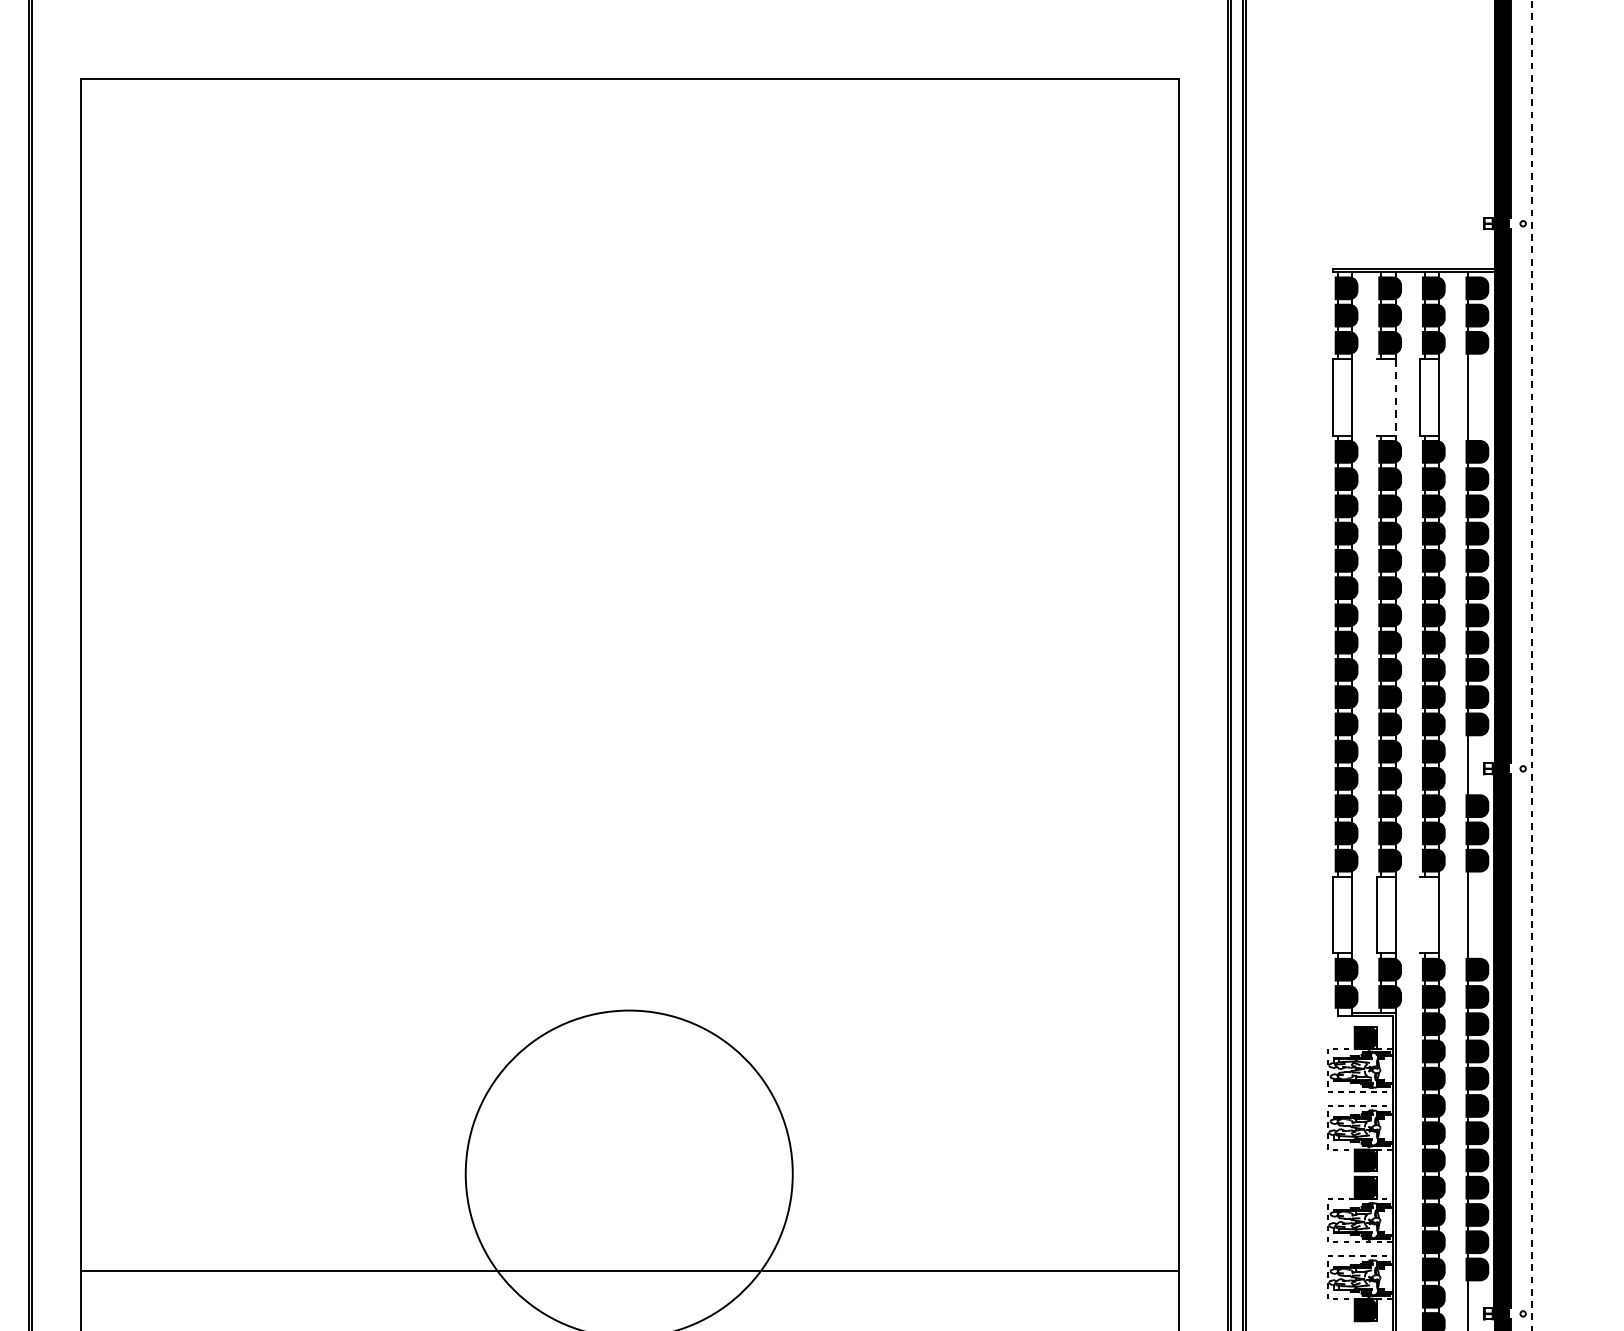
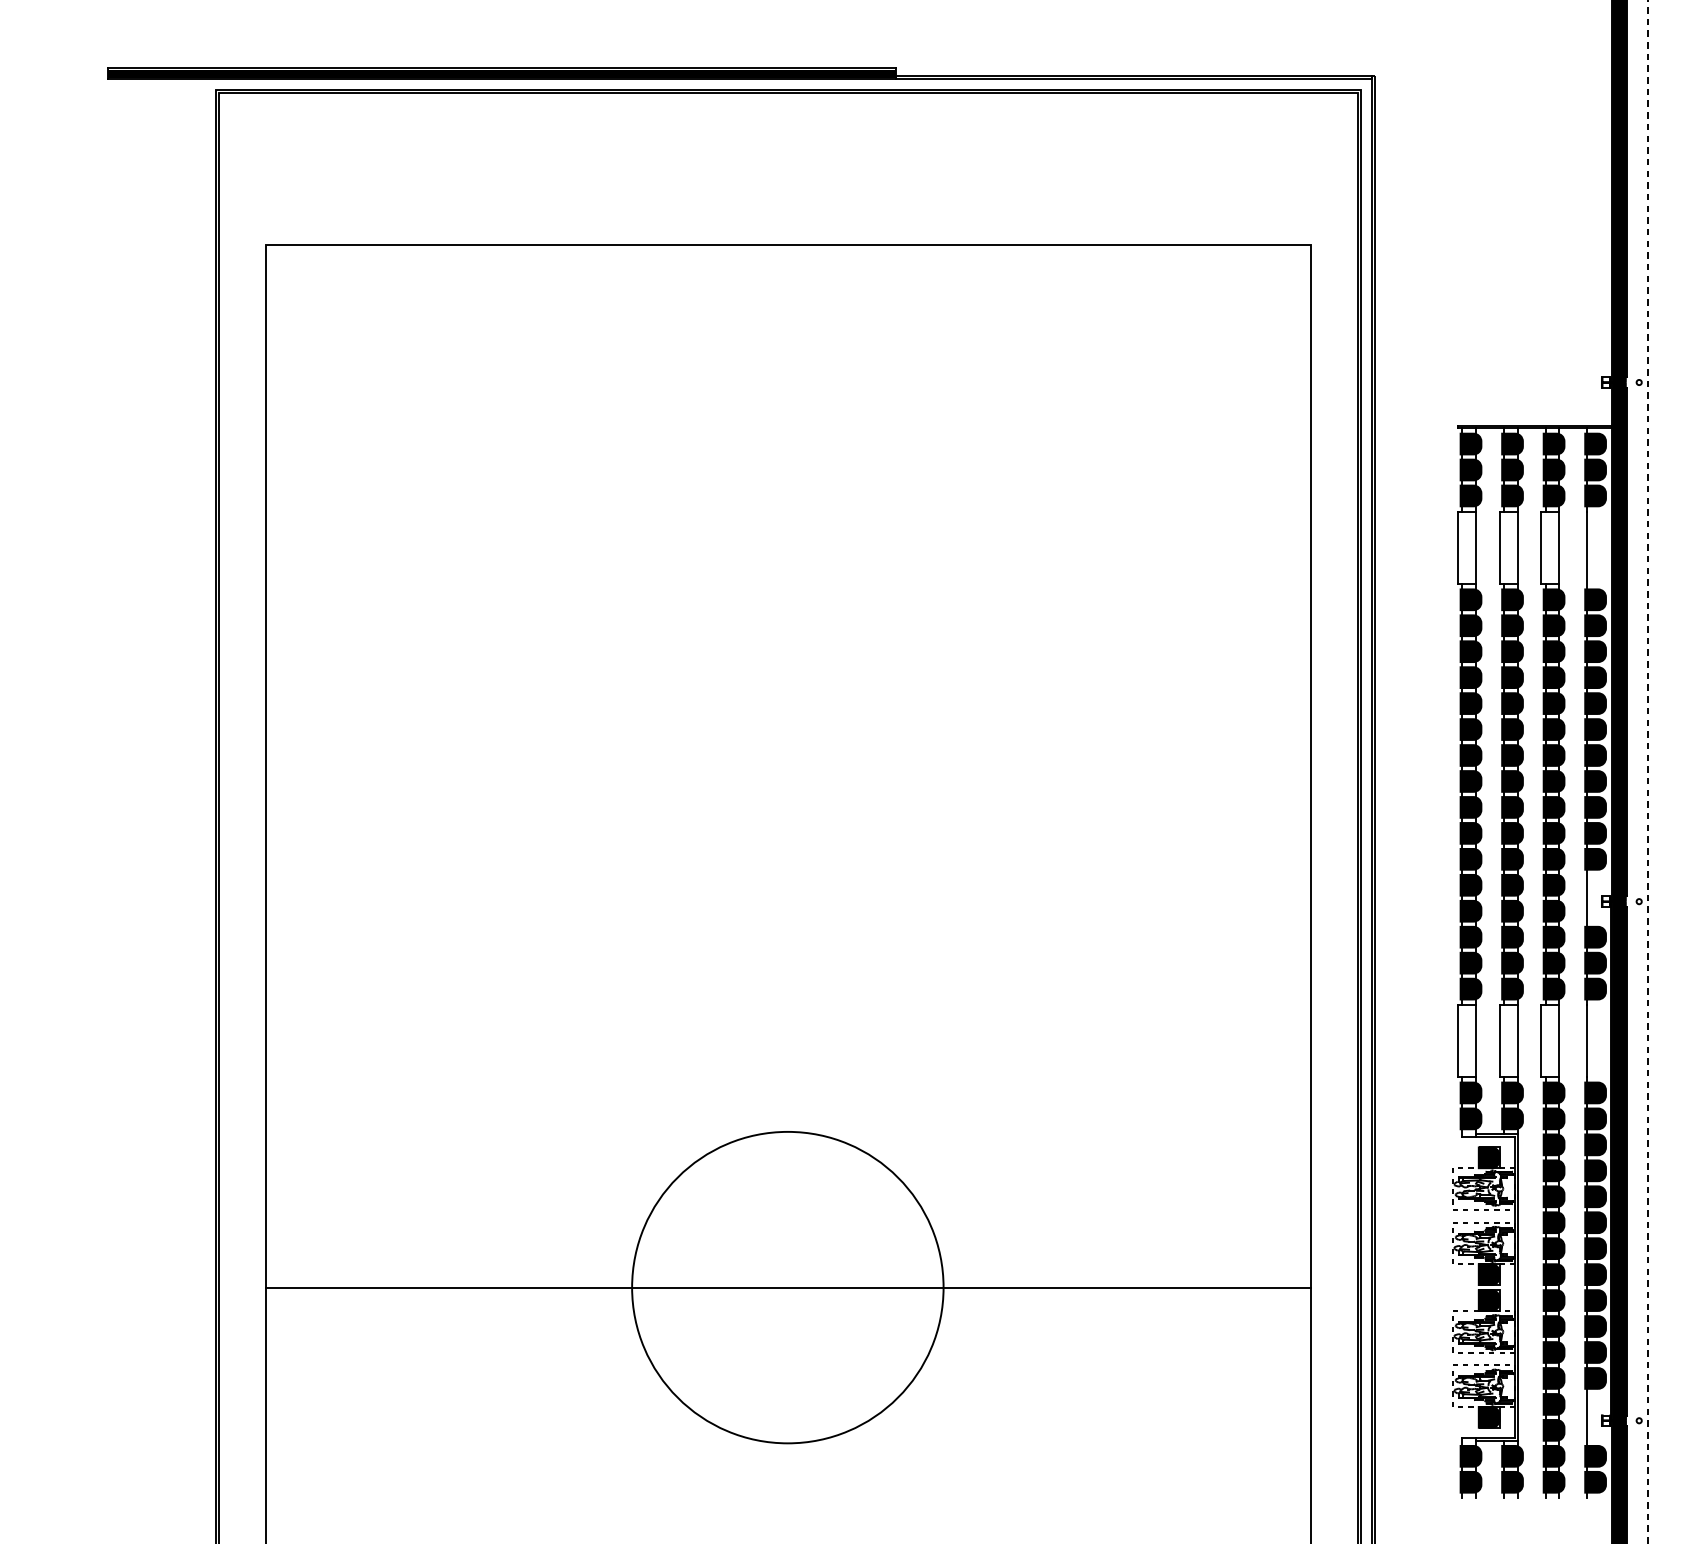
line: (1376, 396) -> (1499, 547), added
line: (1395, 398) -> (1517, 548), dashed -> solid
line: (1420, 914) -> (1541, 1040), added
line: (629, 1270) -> (788, 1287), moved

